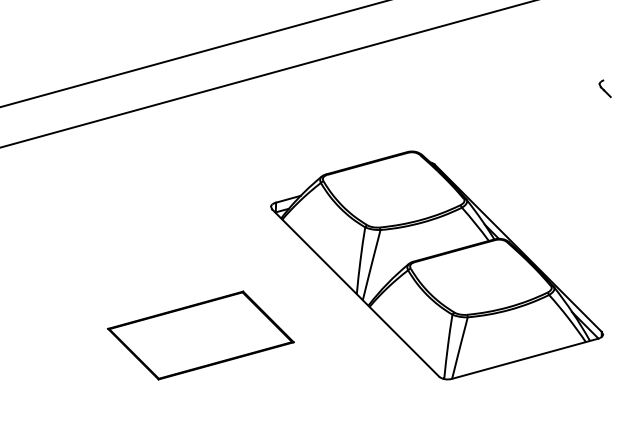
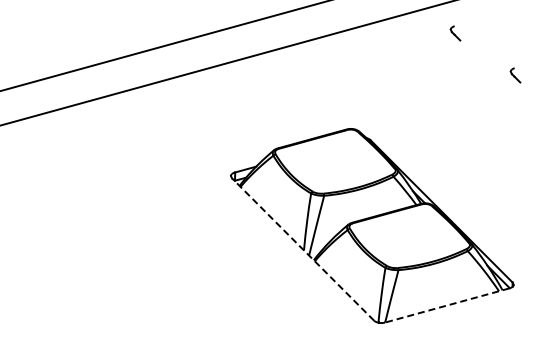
part: (534, 39) -> (455, 33), added
line: (356, 293) -> (303, 249), solid -> dashed
part: (201, 335) -> (171, 285), removed
line: (524, 358) -> (446, 305), solid -> dashed

